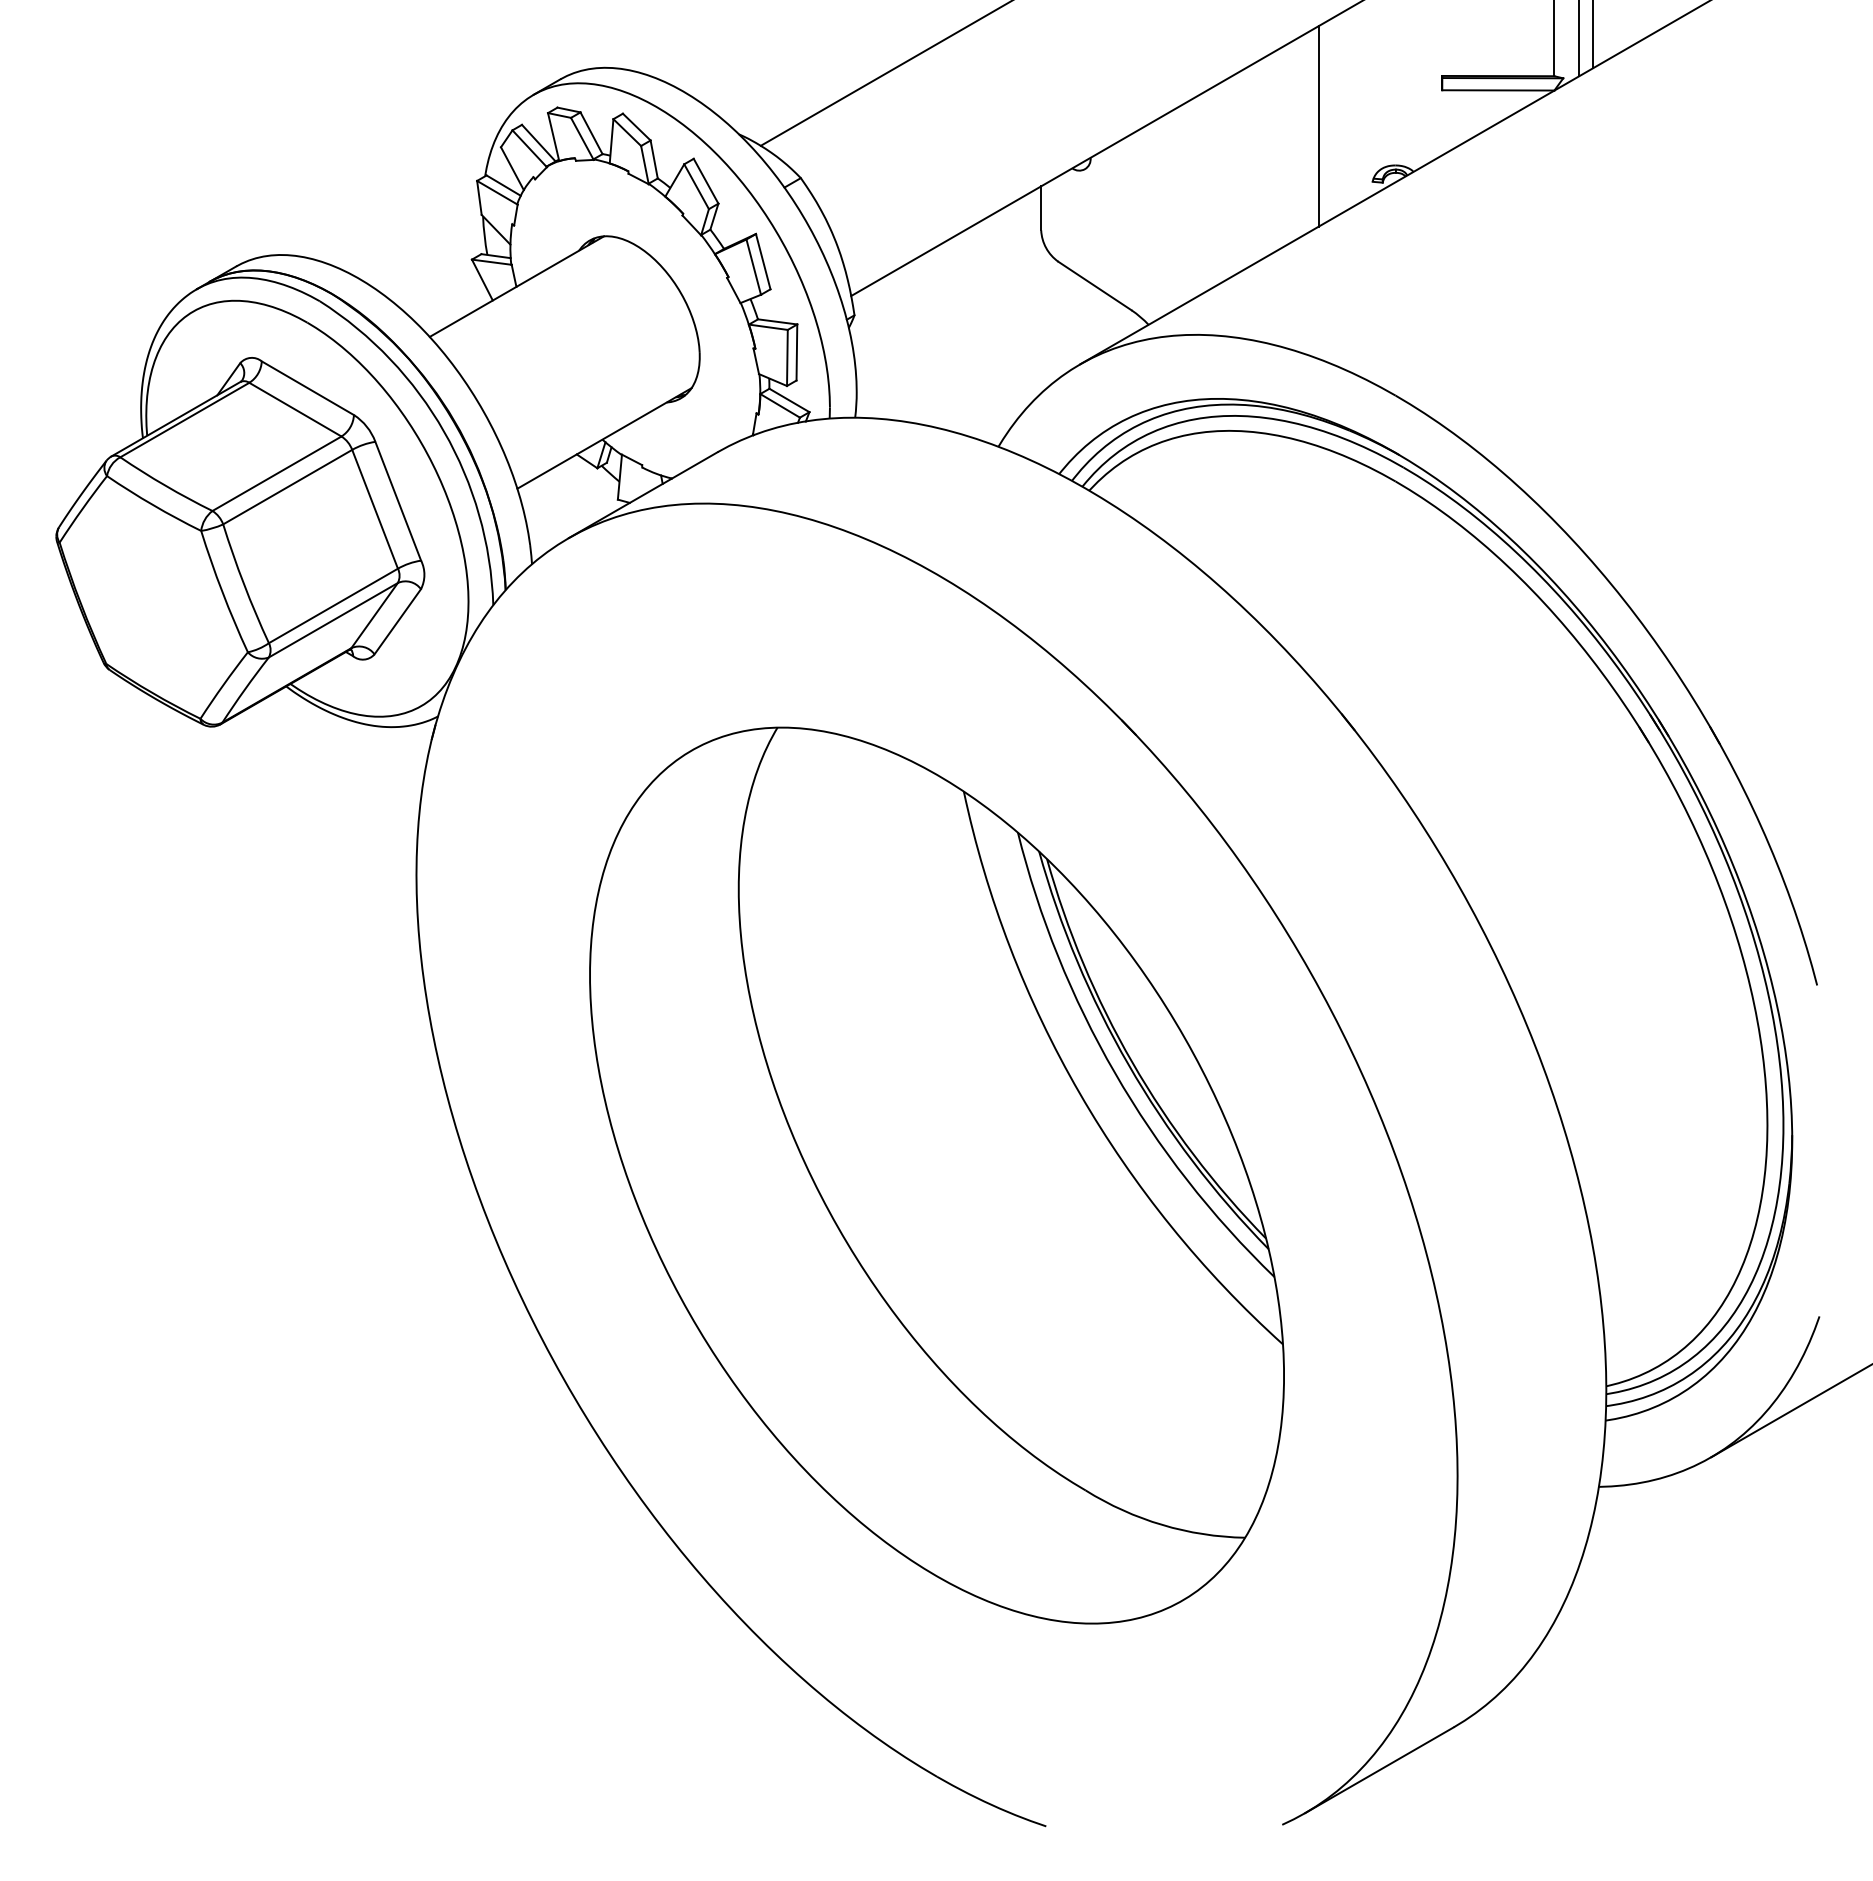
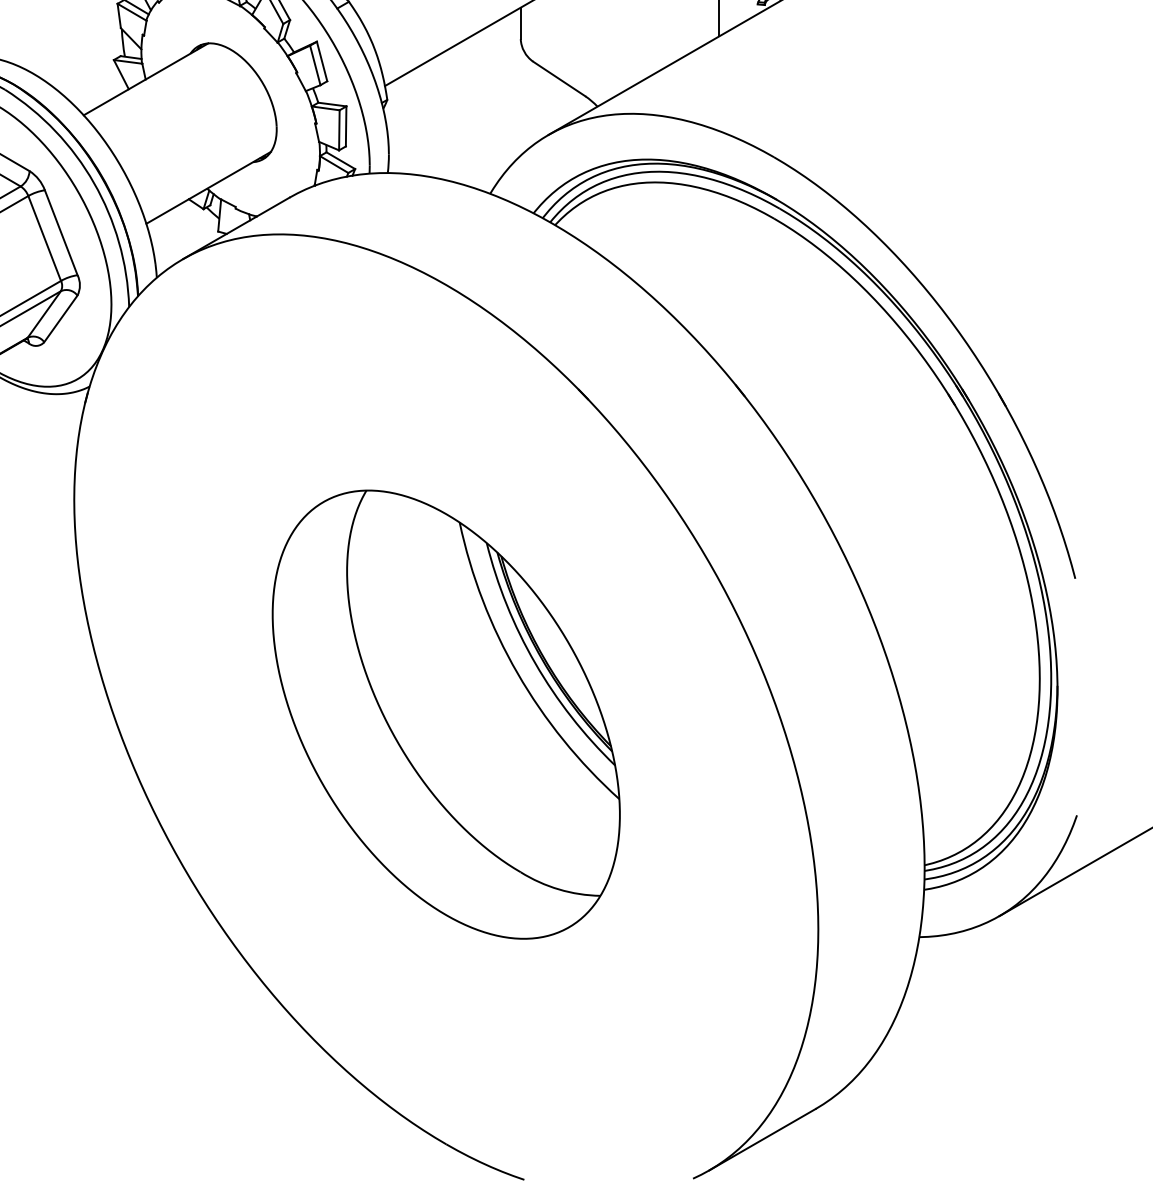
part: (936, 1175) -> (445, 714), size x0.7

